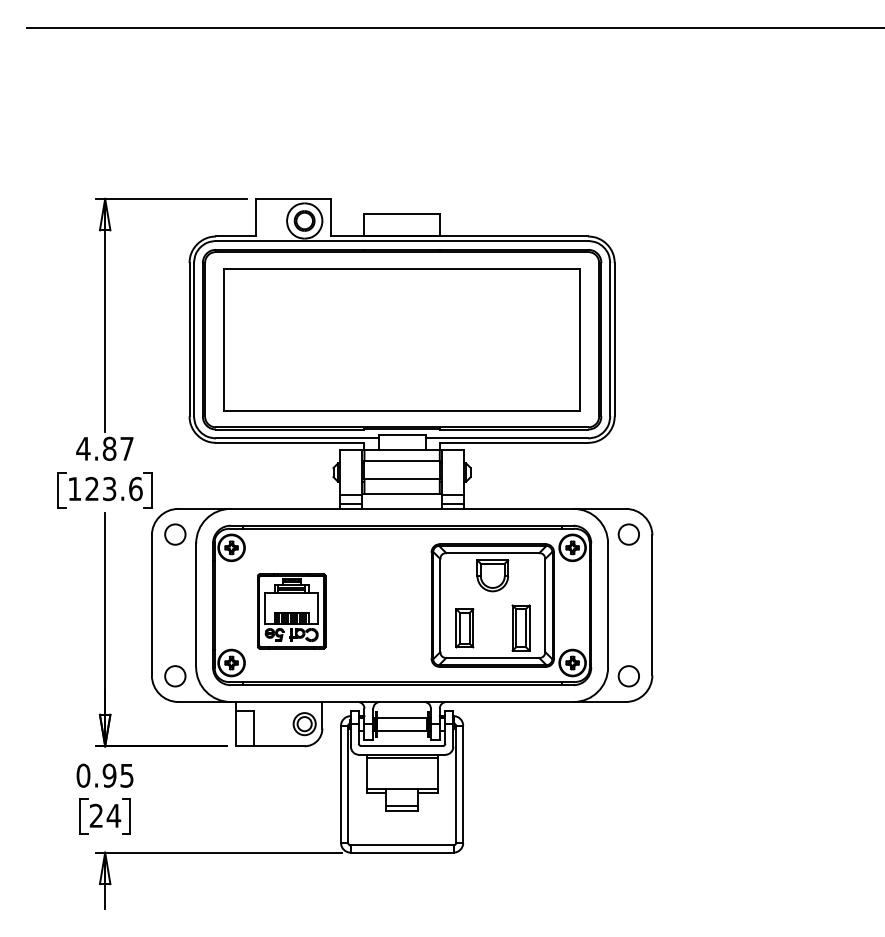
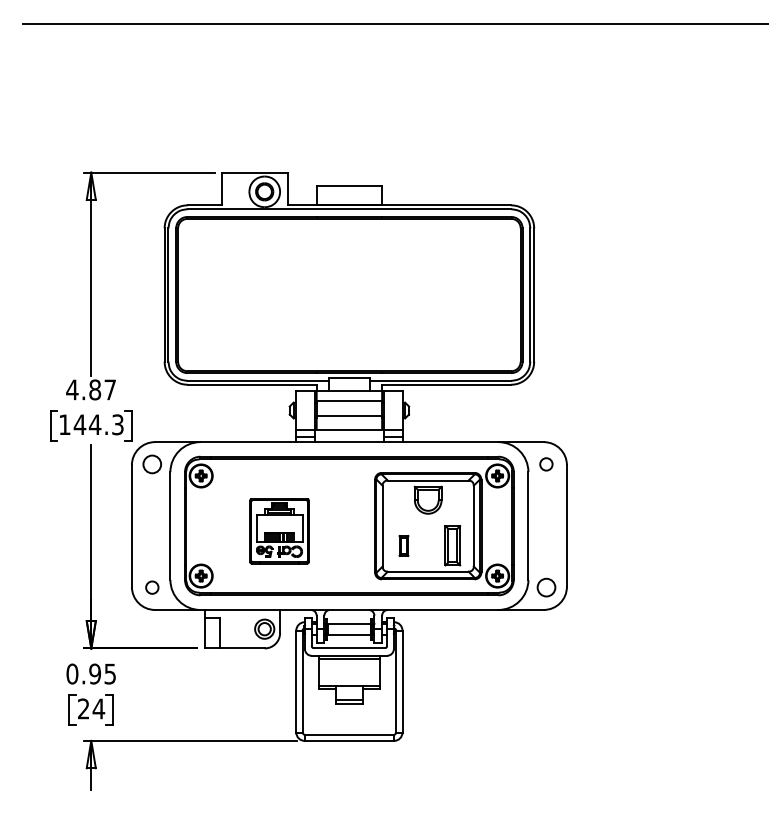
part: (401, 339) -> (348, 294), removed
text: (113, 488) -> (98, 424), 123.6 -> 144.3
circle: (628, 534) -> (546, 464), size x0.7
part: (291, 611) -> (279, 531), moved
part: (464, 628) -> (403, 546), size x0.6
circle: (175, 676) -> (152, 587), size x0.7

